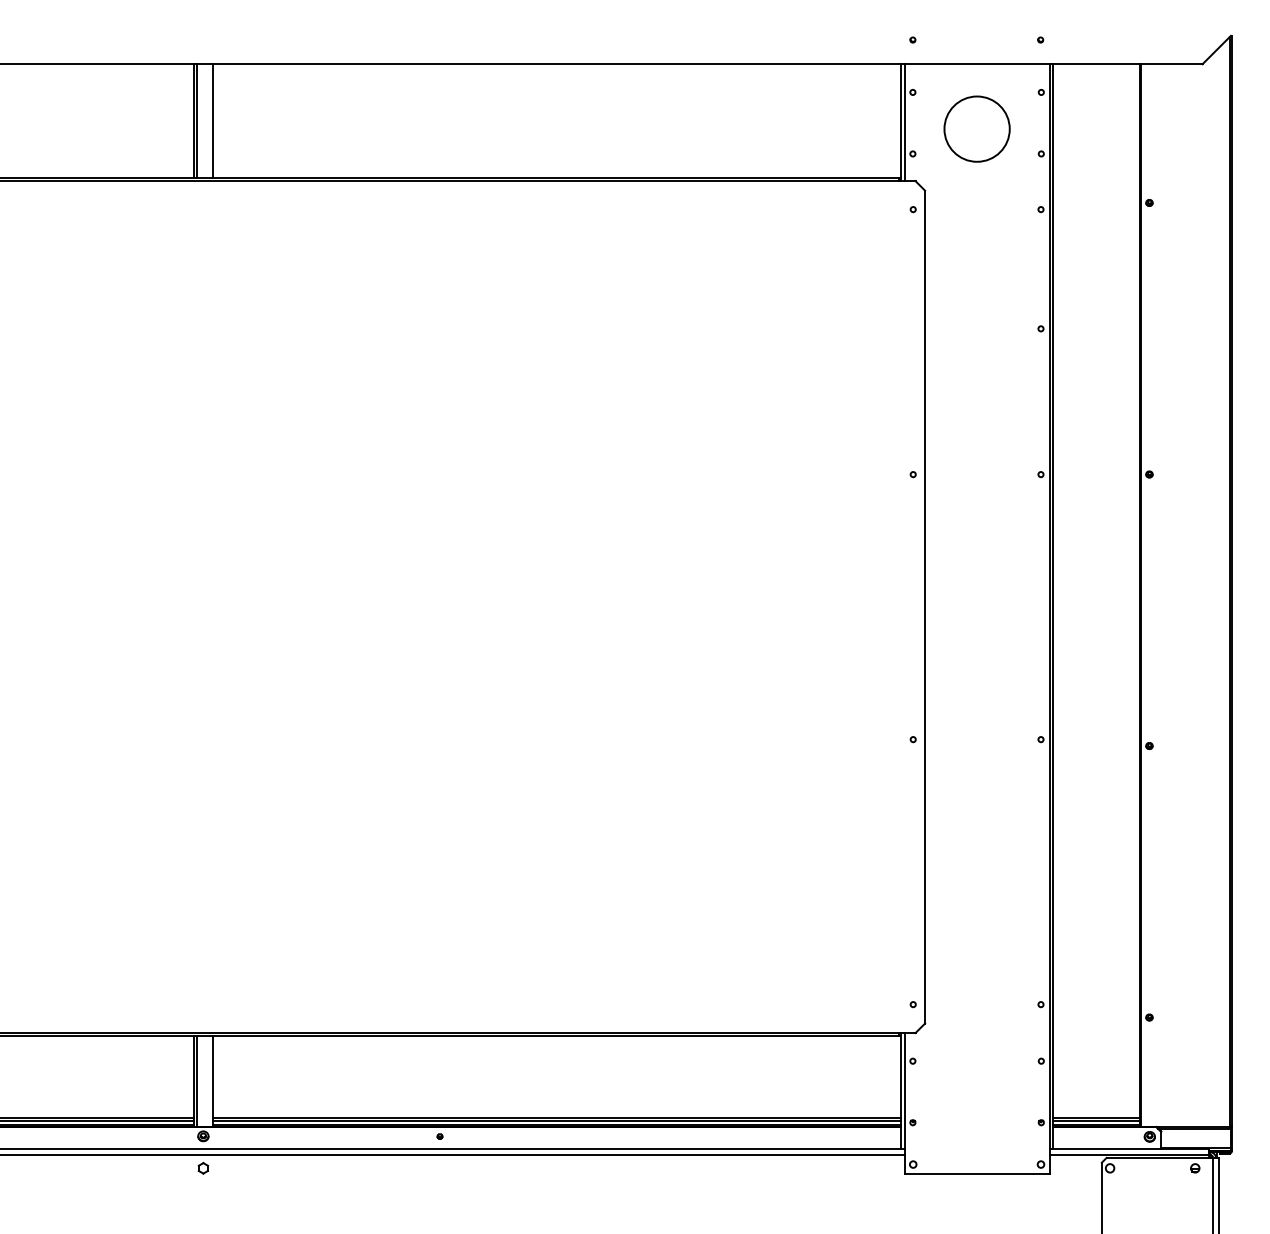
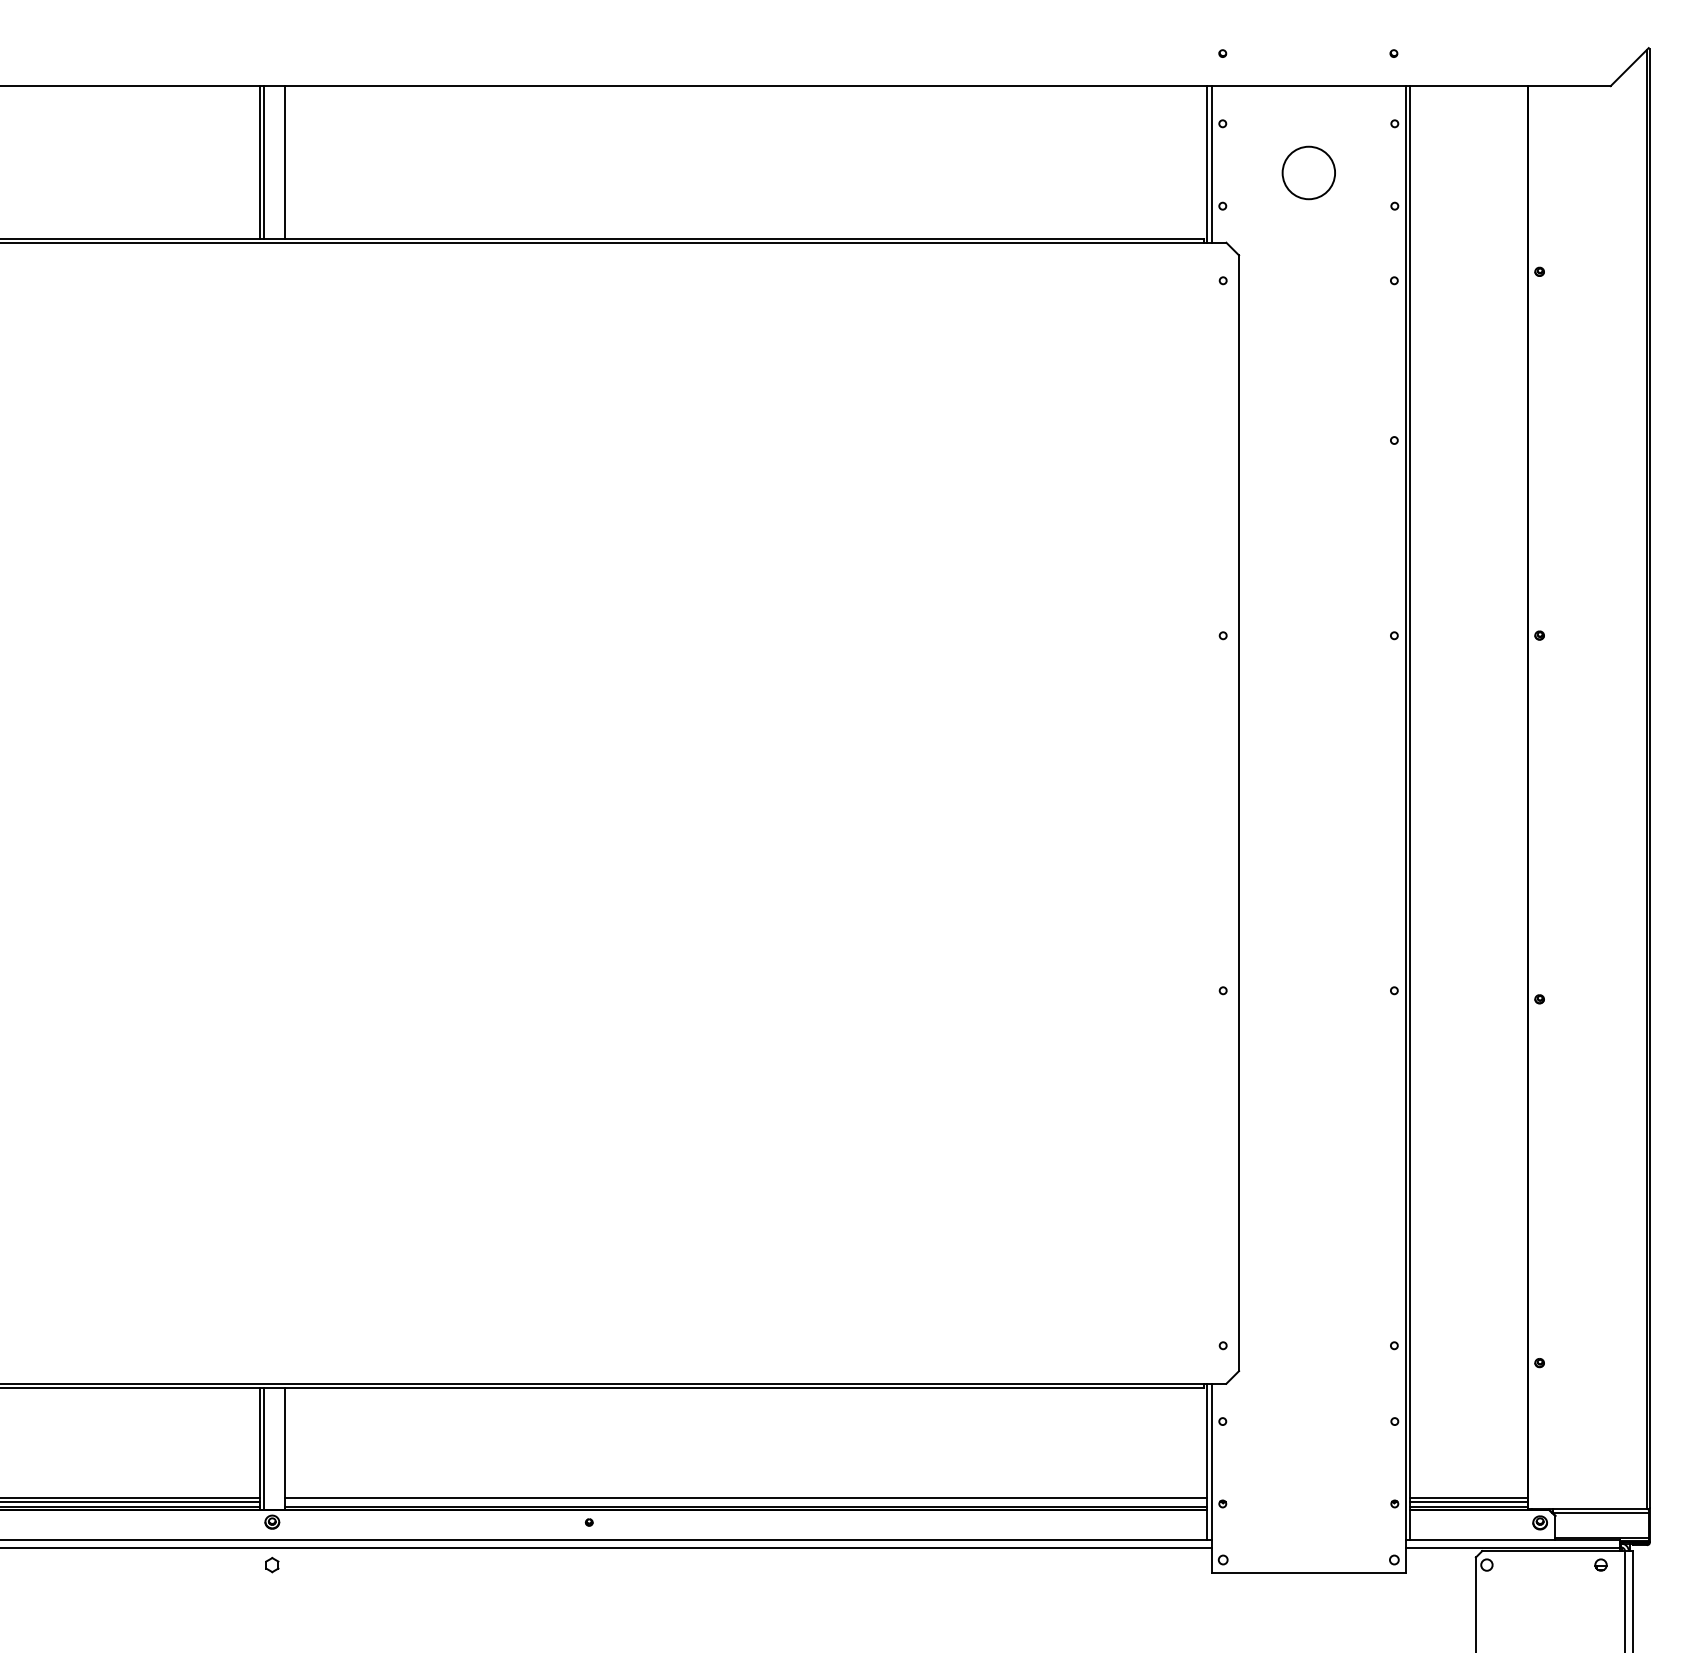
circle: (976, 128) -> (1308, 172), size x0.6
line: (557, 1120) -> (746, 1501), removed

